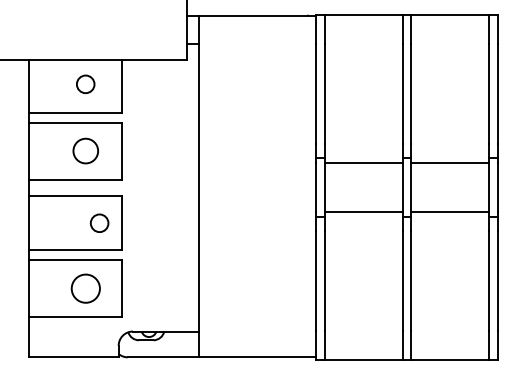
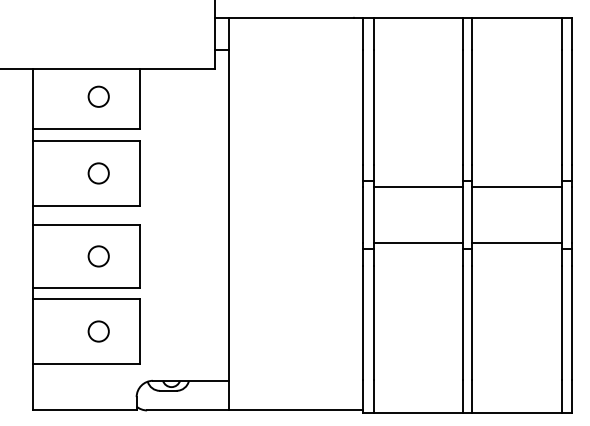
circle: (85, 151) -> (98, 173), size x0.71
circle: (99, 223) -> (98, 256), moved
circle: (85, 288) -> (98, 331), size x0.62

